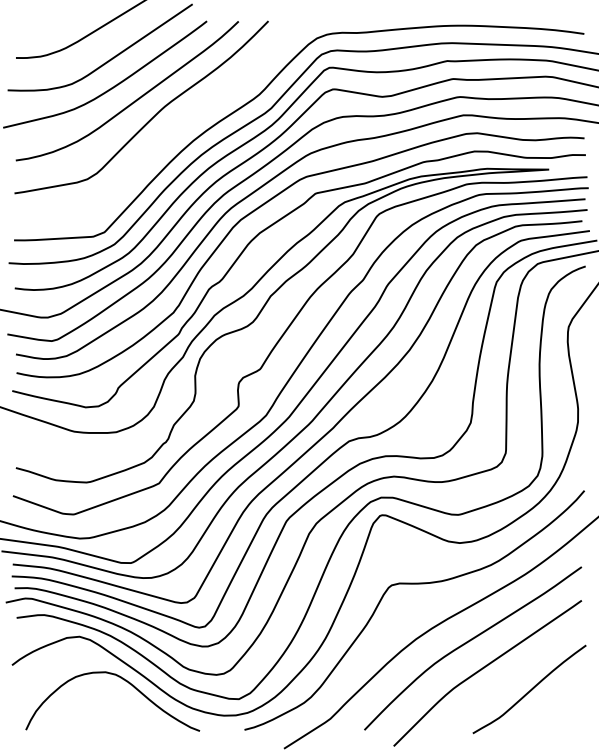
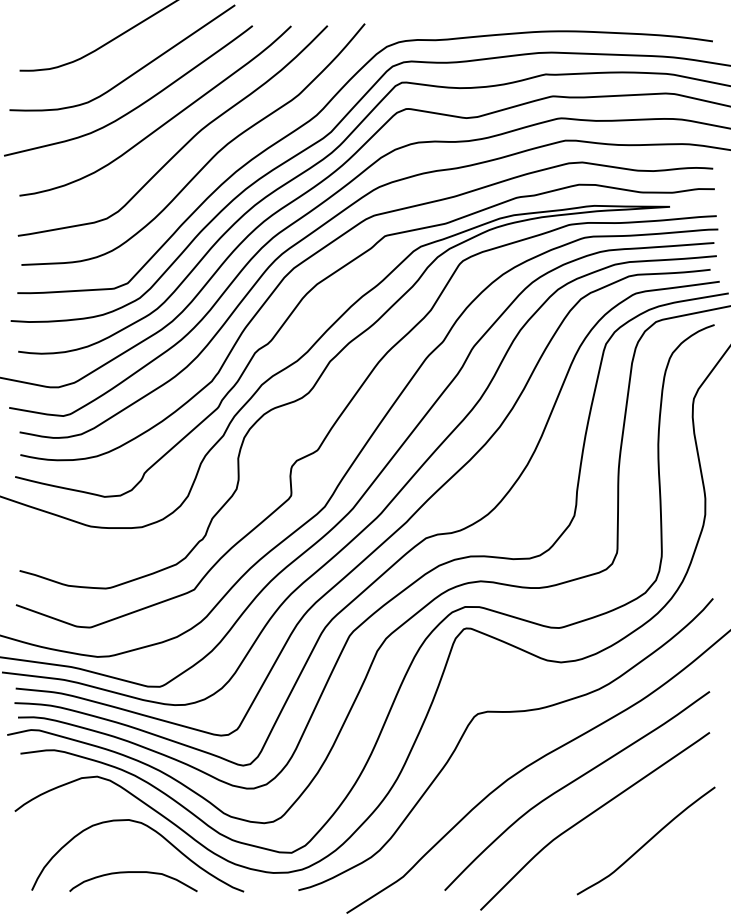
curve: (171, 130) -> (209, 159), added
curve: (109, 715) -> (133, 872), added

